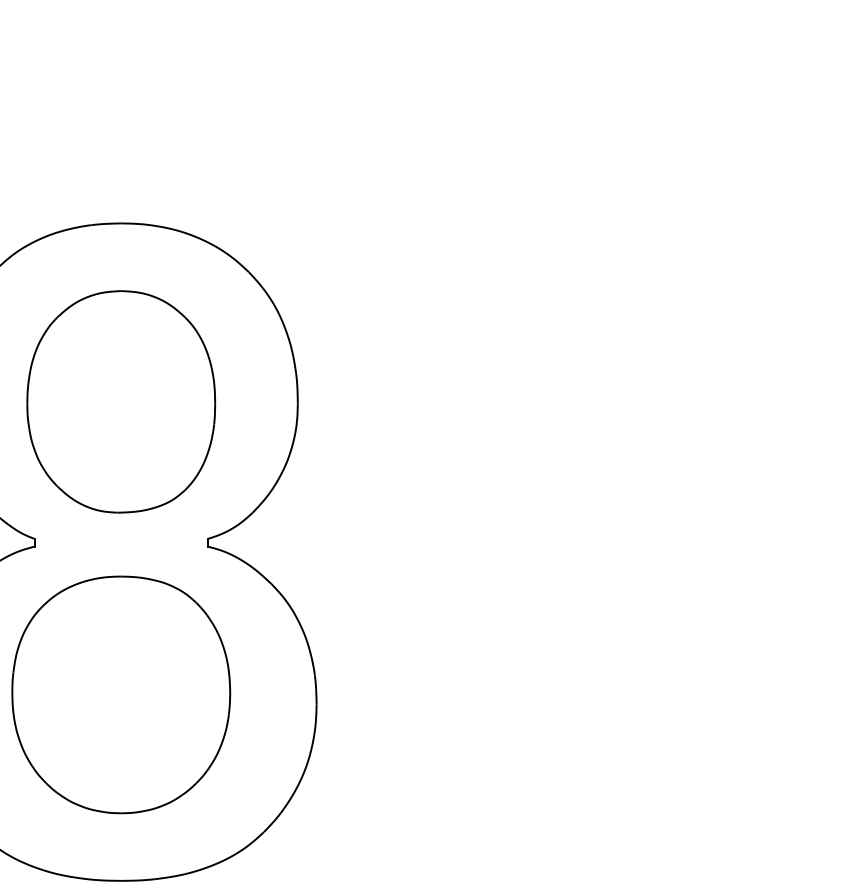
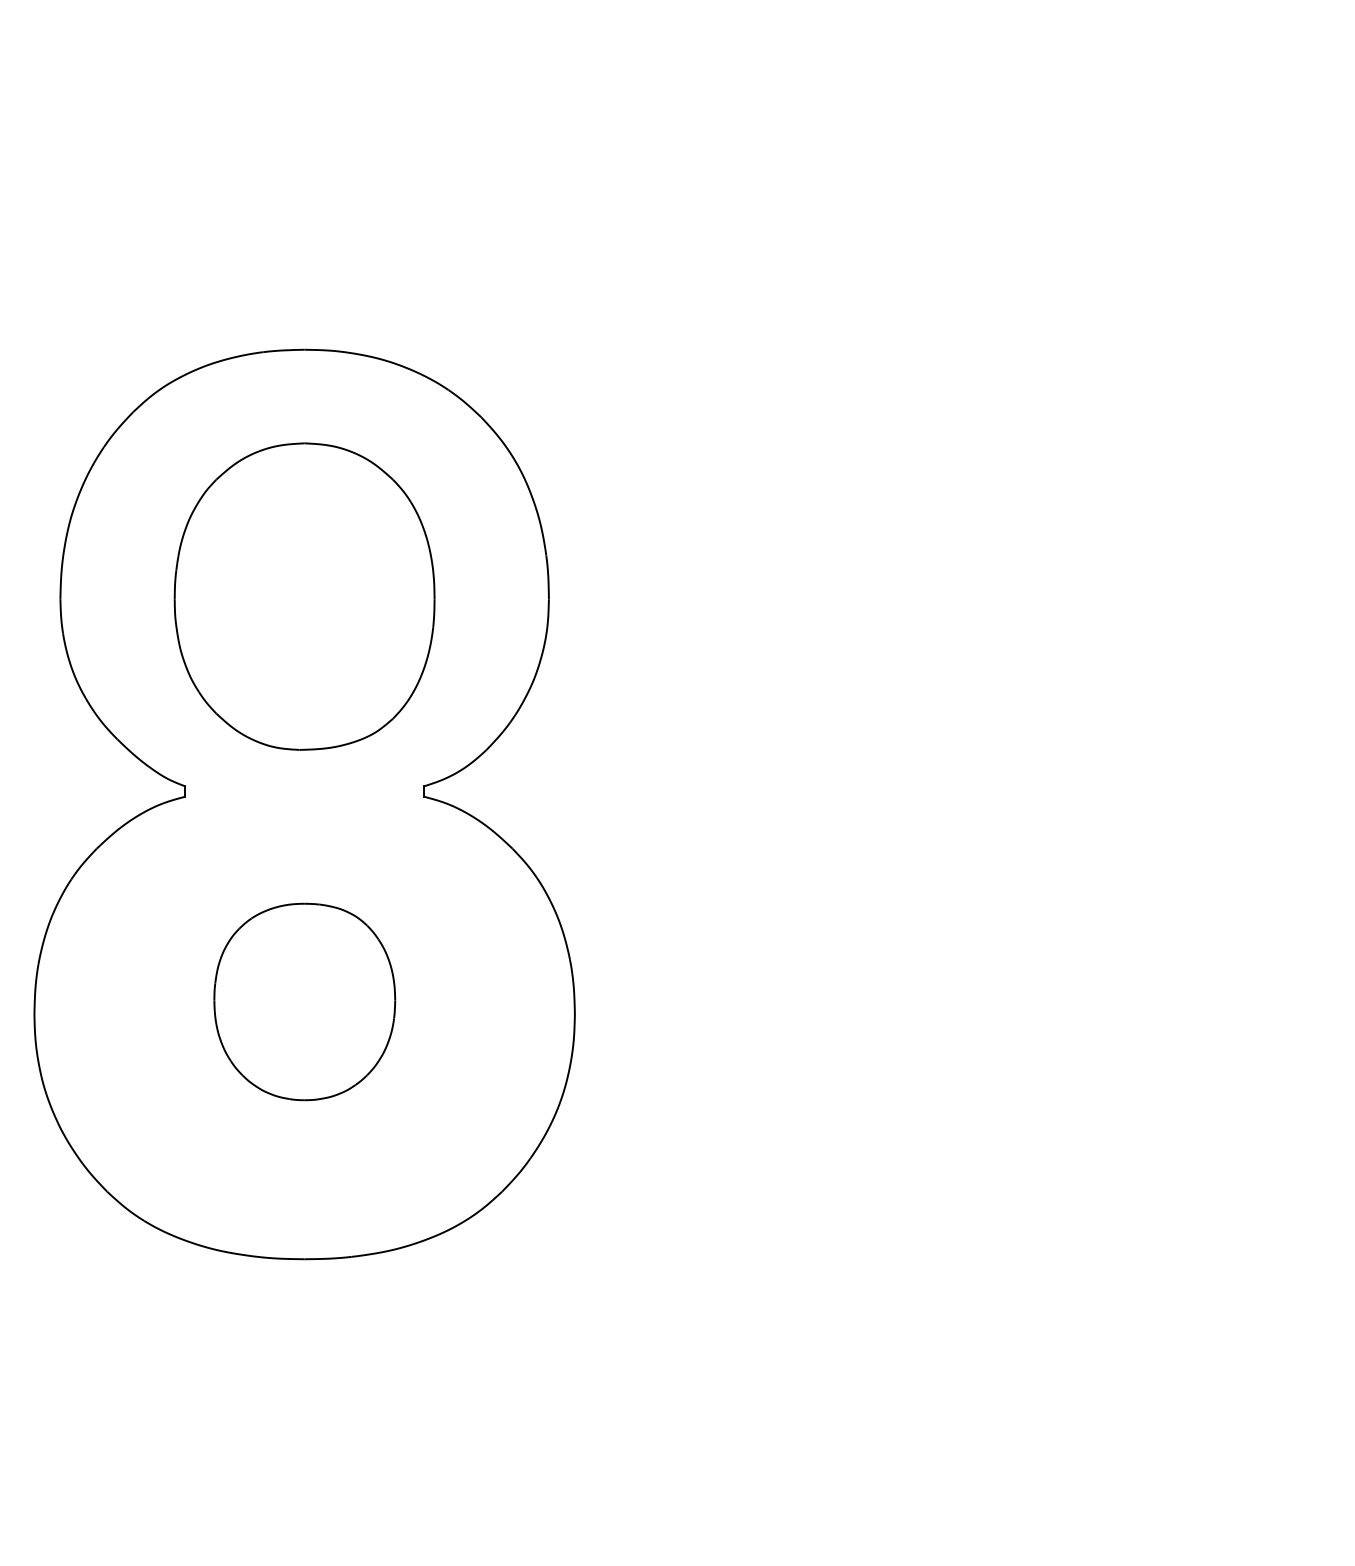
part: (121, 694) -> (304, 1001), size x0.6

